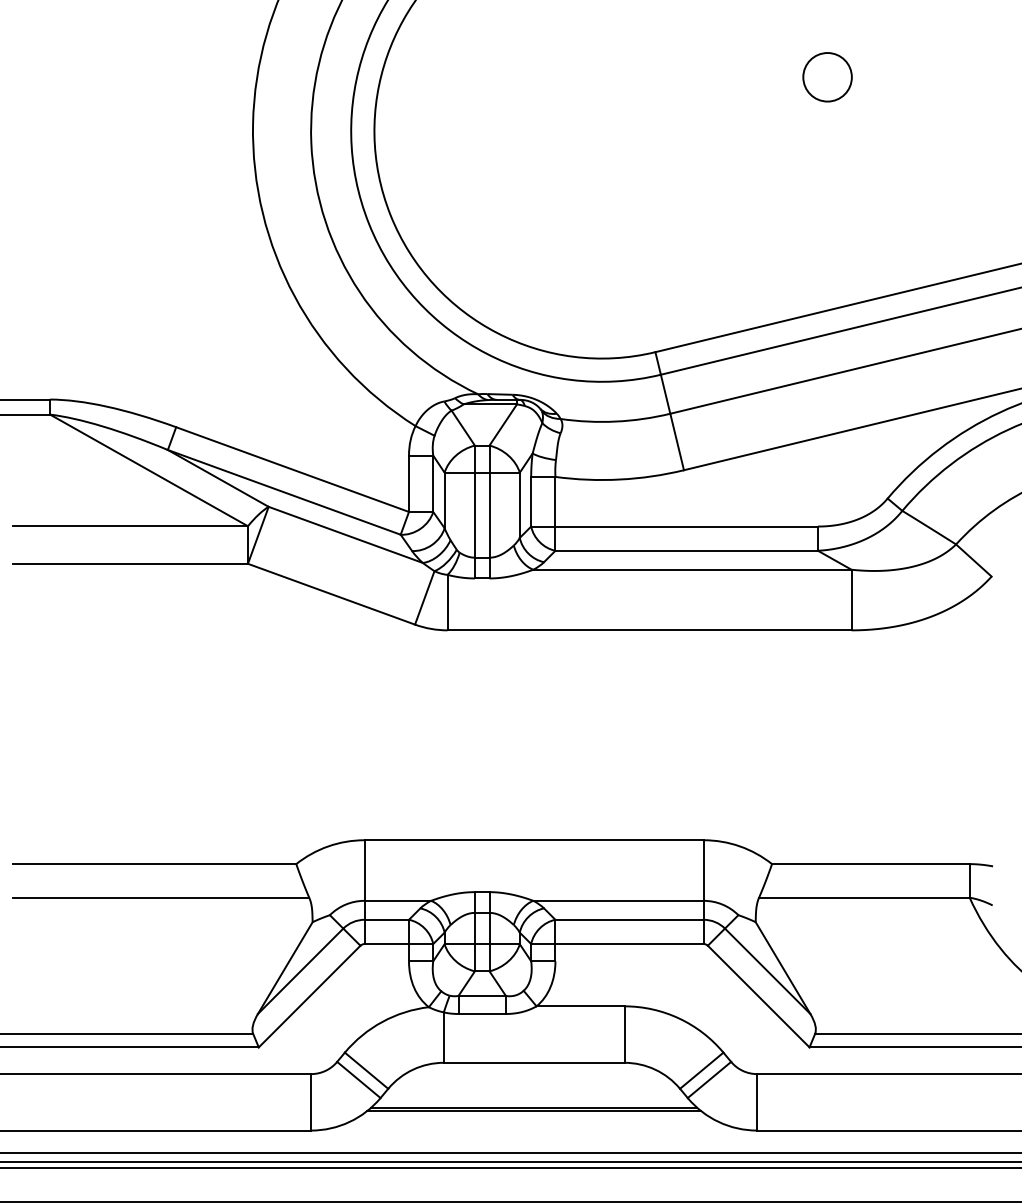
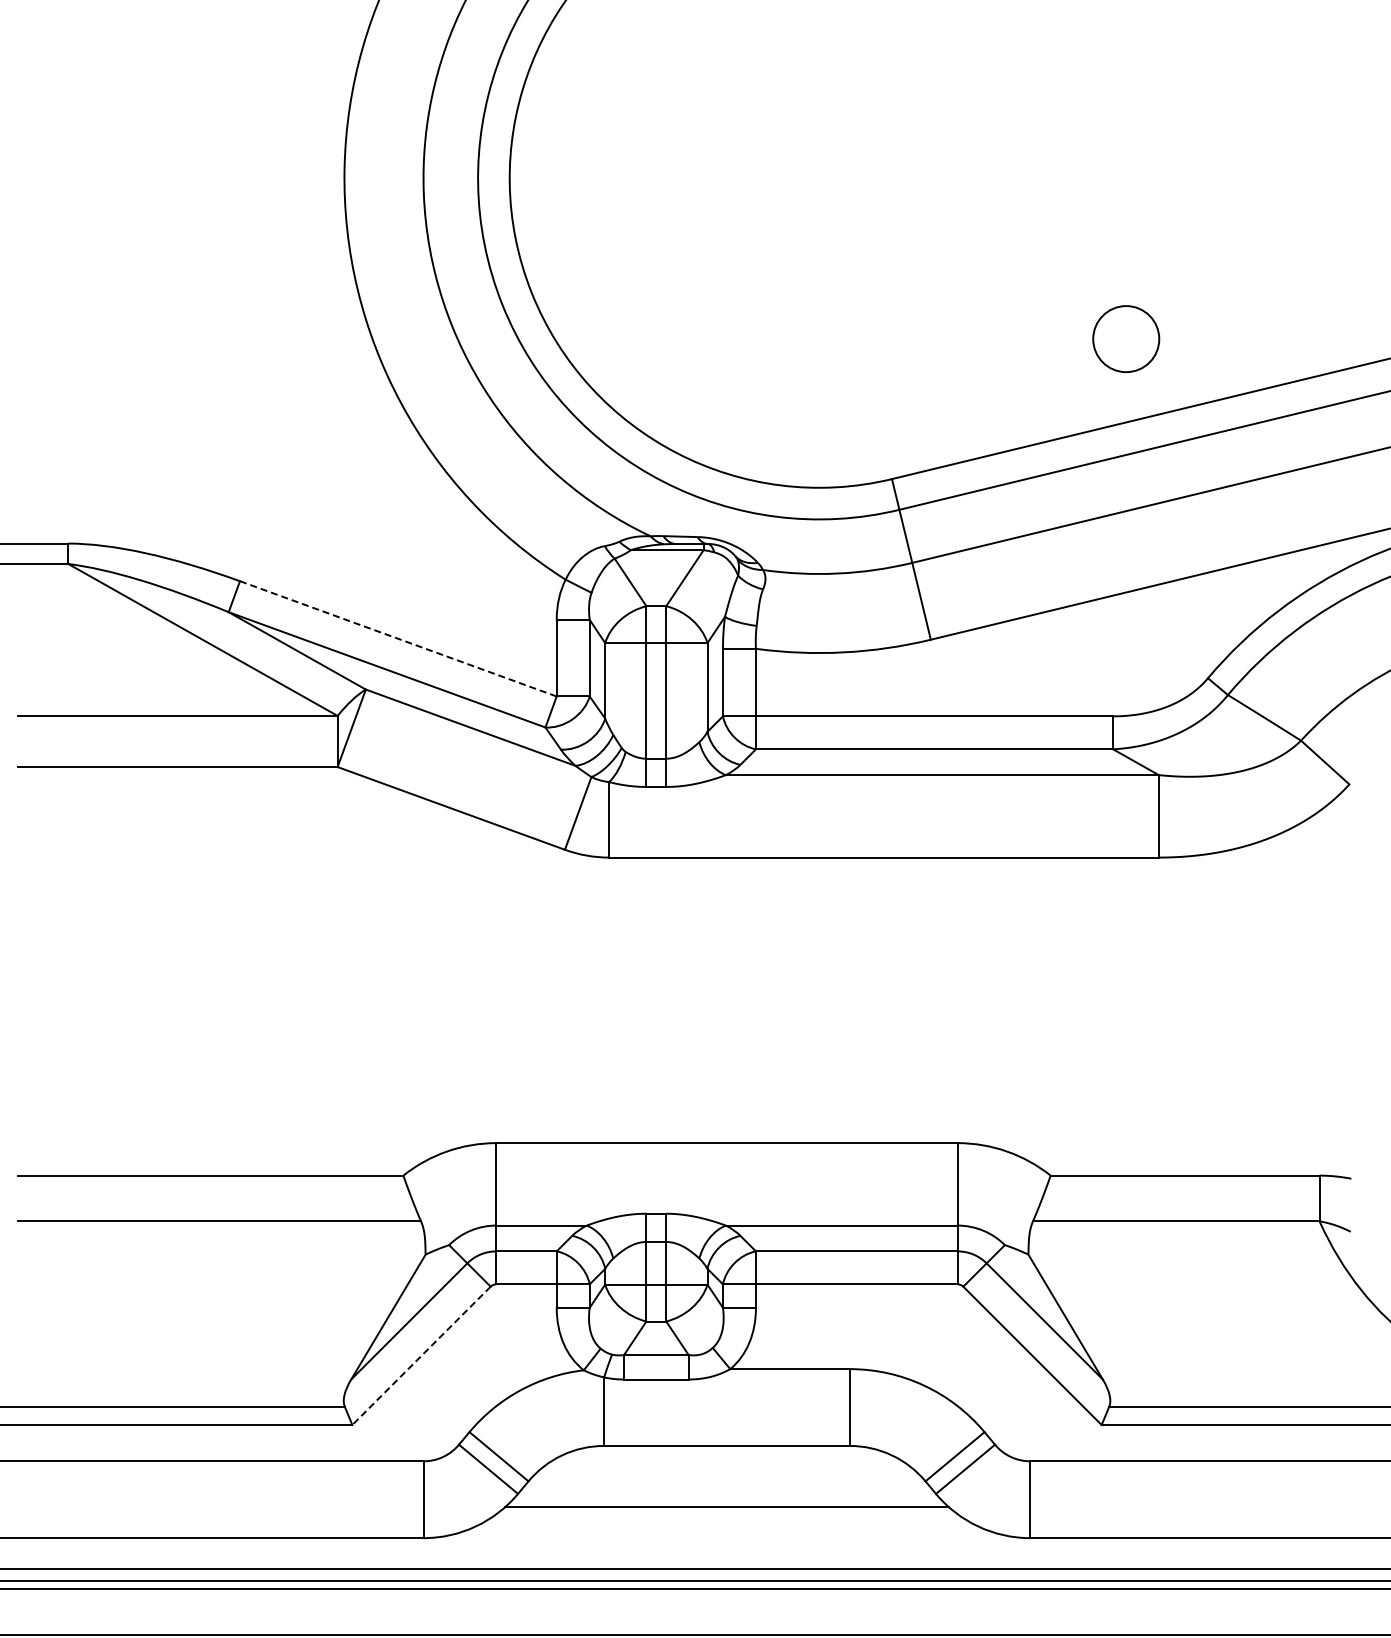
circle: (827, 76) -> (1126, 338), moved
line: (292, 469) -> (398, 638), solid -> dashed
line: (309, 996) -> (421, 1355), solid -> dashed
line: (533, 1110) -> (726, 1511), removed

